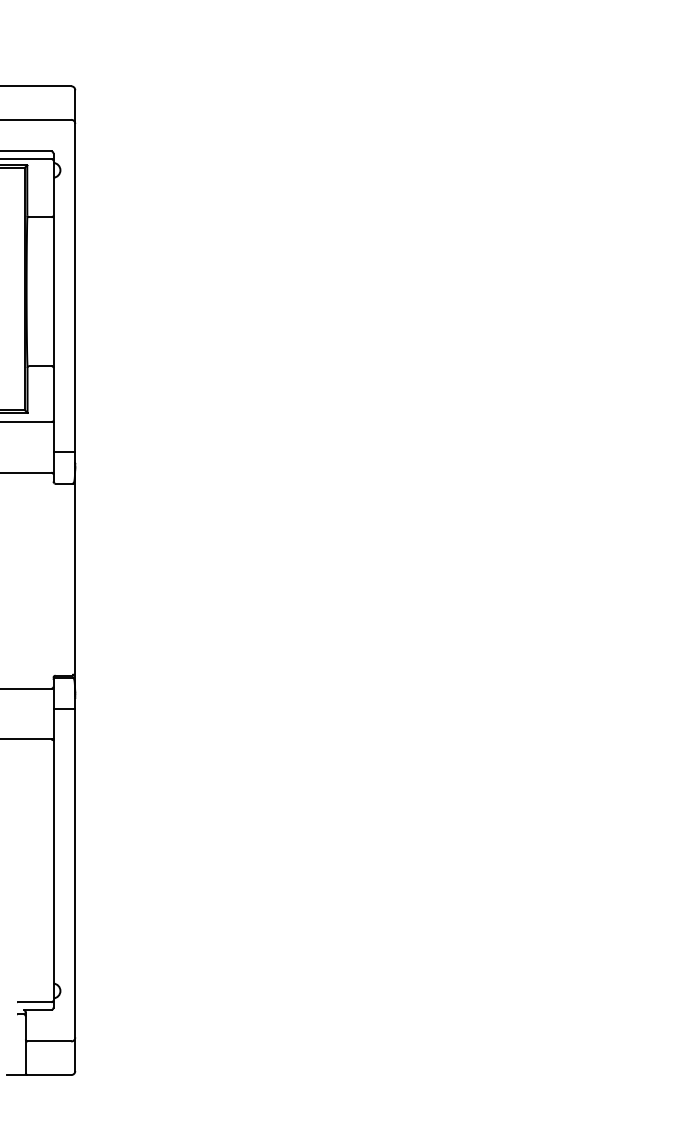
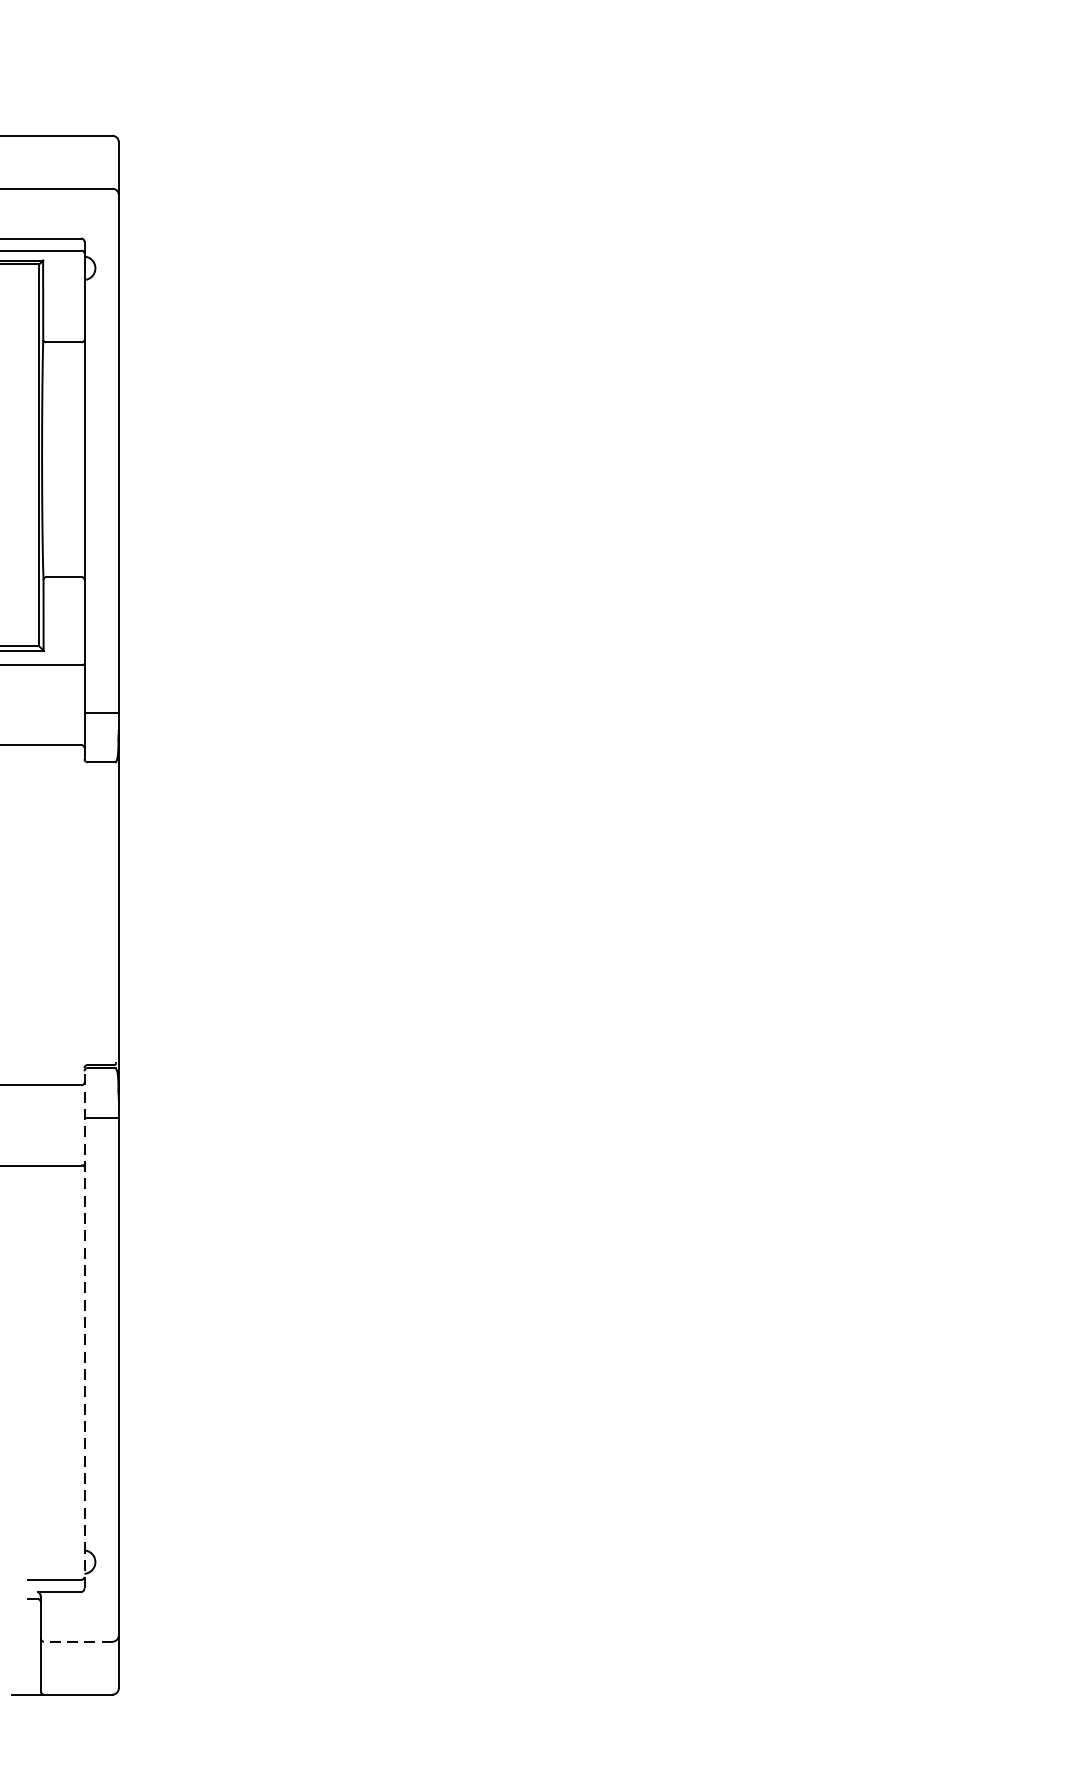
line: (53, 842) -> (84, 1327), solid -> dashed
line: (49, 1041) -> (78, 1641), solid -> dashed

